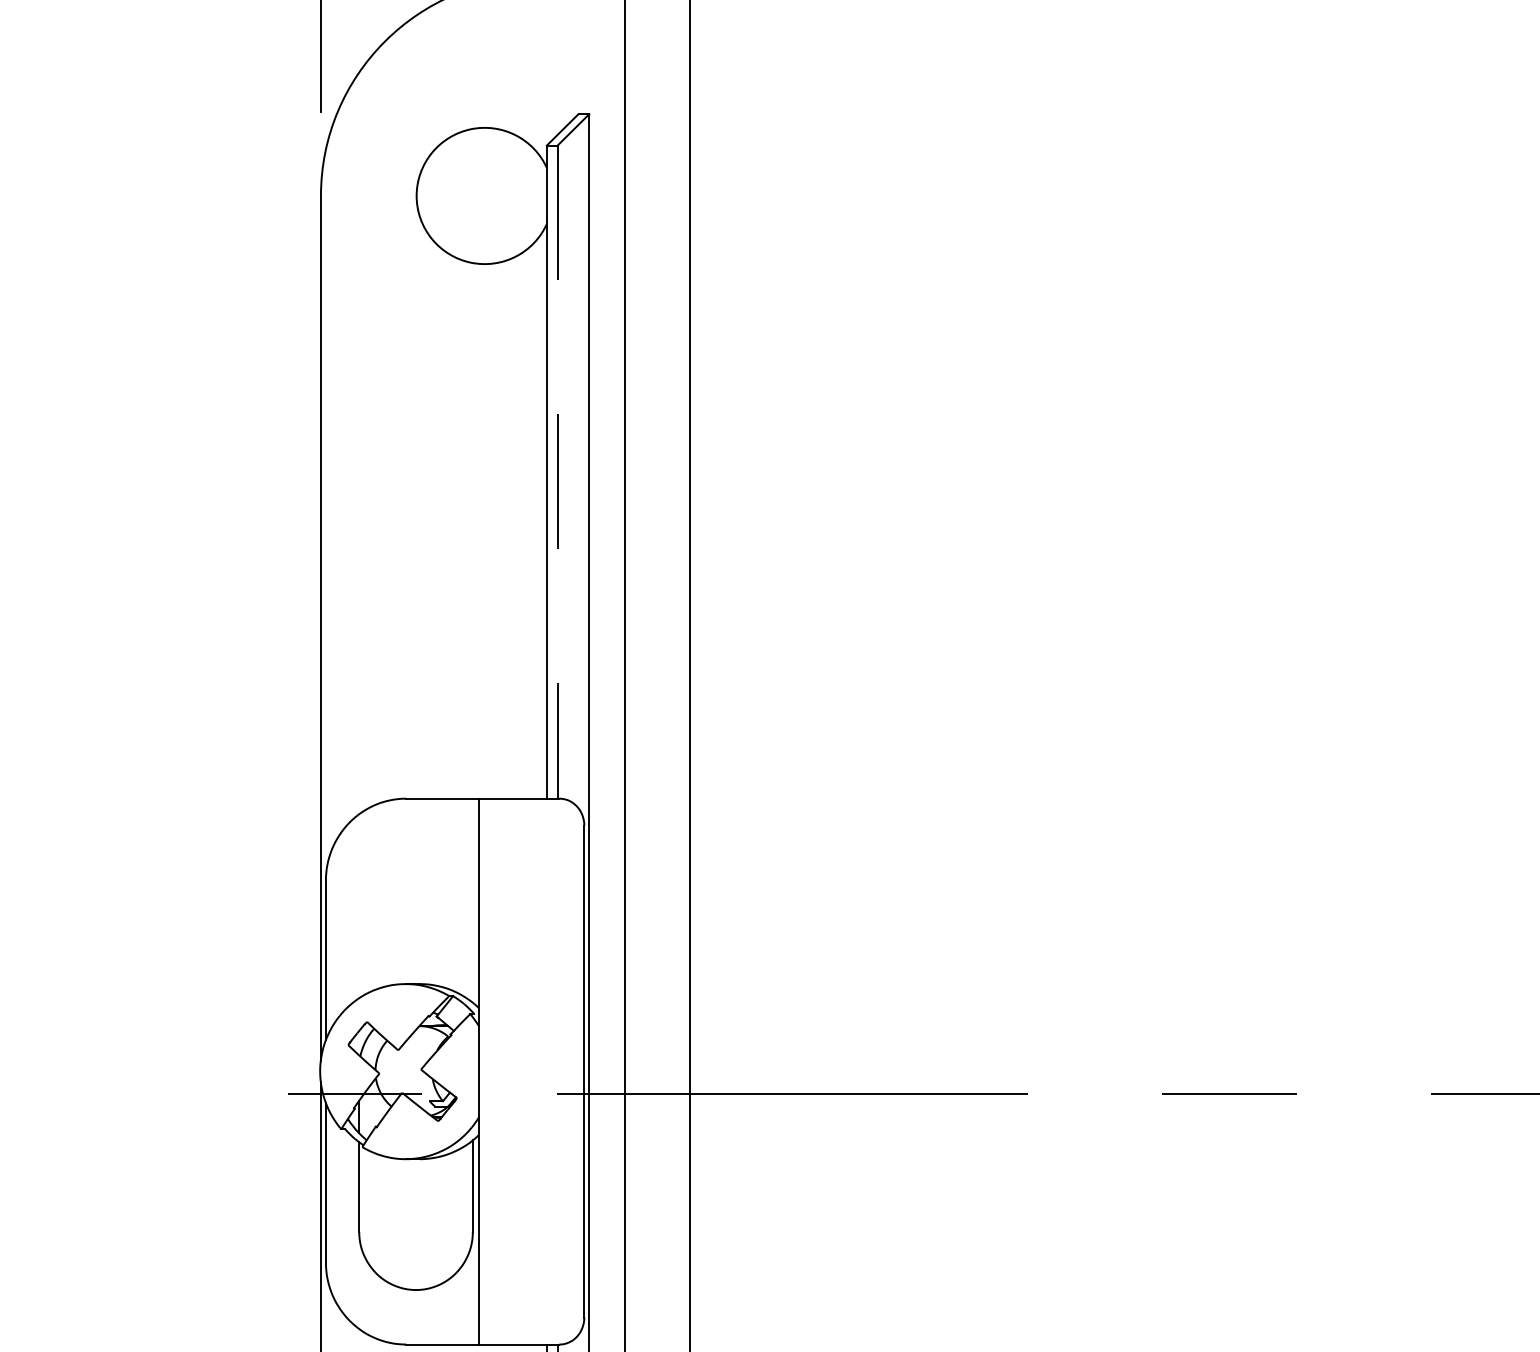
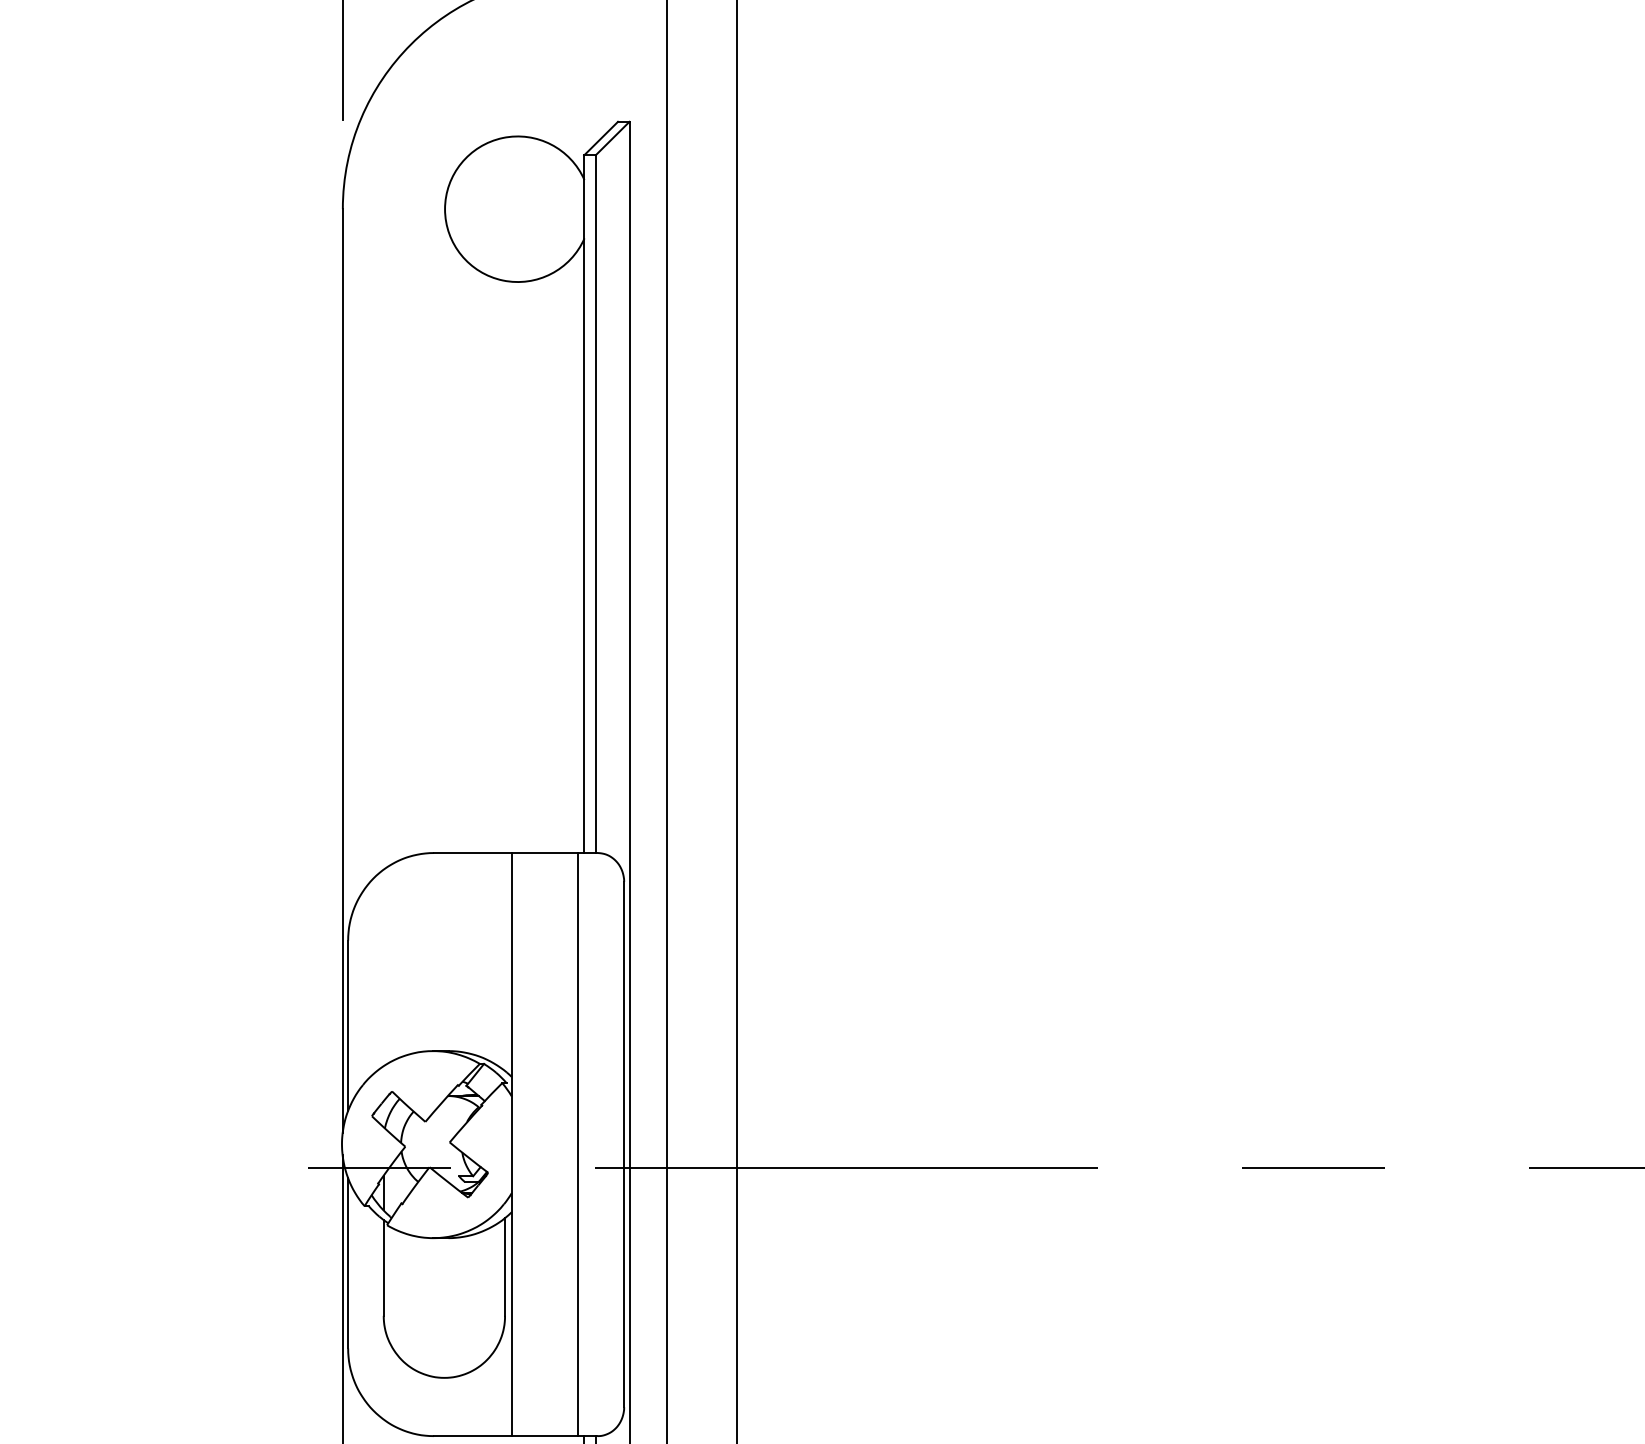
line: (557, 472) -> (595, 504), dashed -> solid
line: (540, 1071) -> (577, 1144), added

